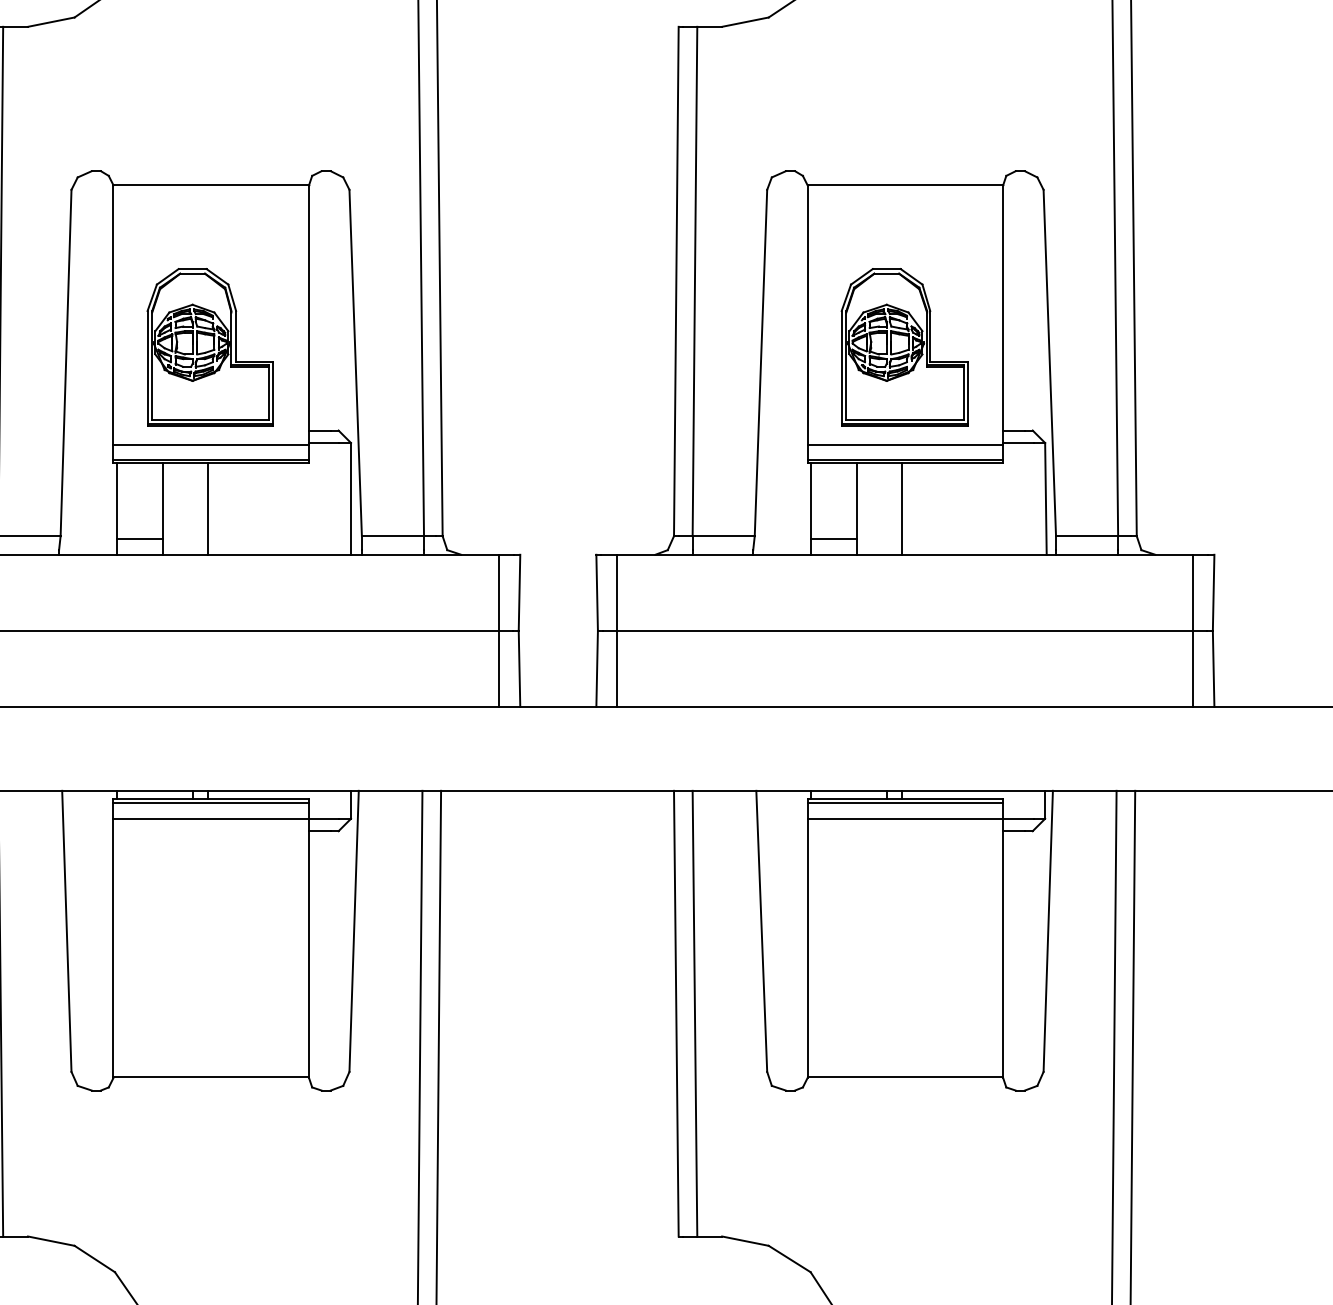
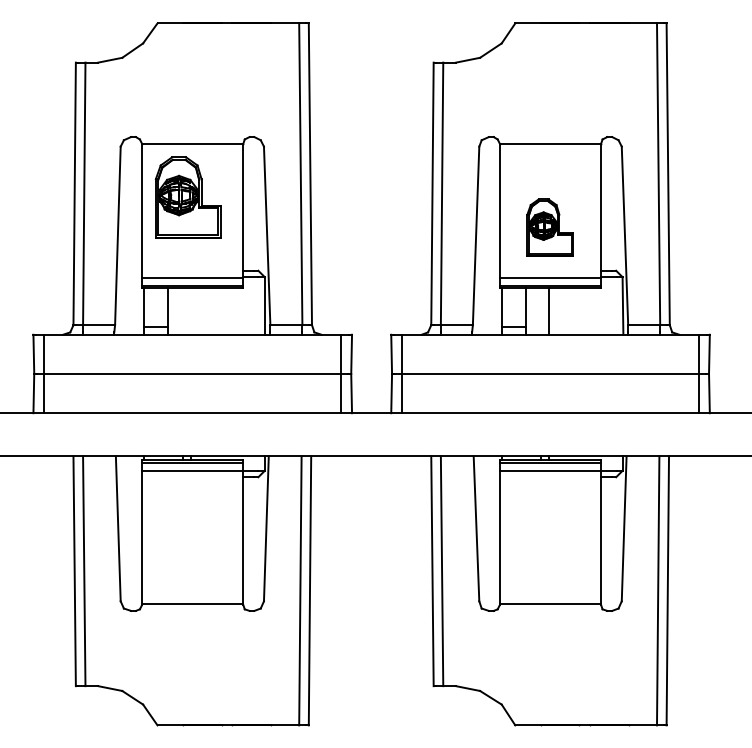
part: (208, 346) -> (187, 197), moved
part: (903, 346) -> (549, 227), size x0.7
line: (208, 507) -> (191, 310), removed

